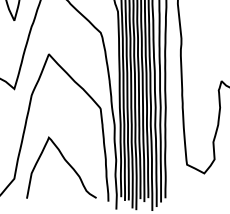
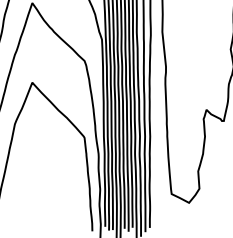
curve: (65, 162) -> (49, 191), removed

